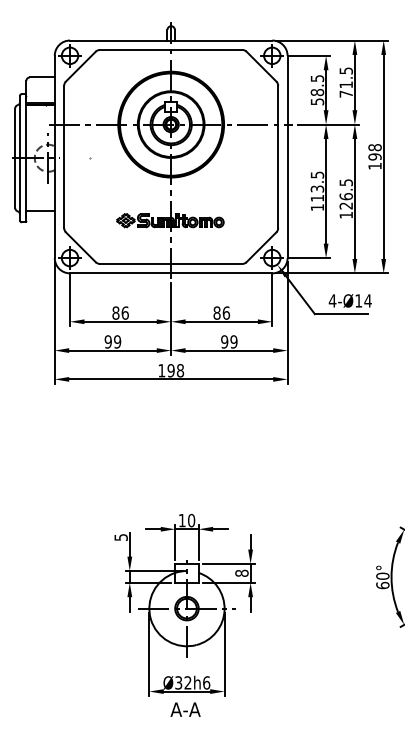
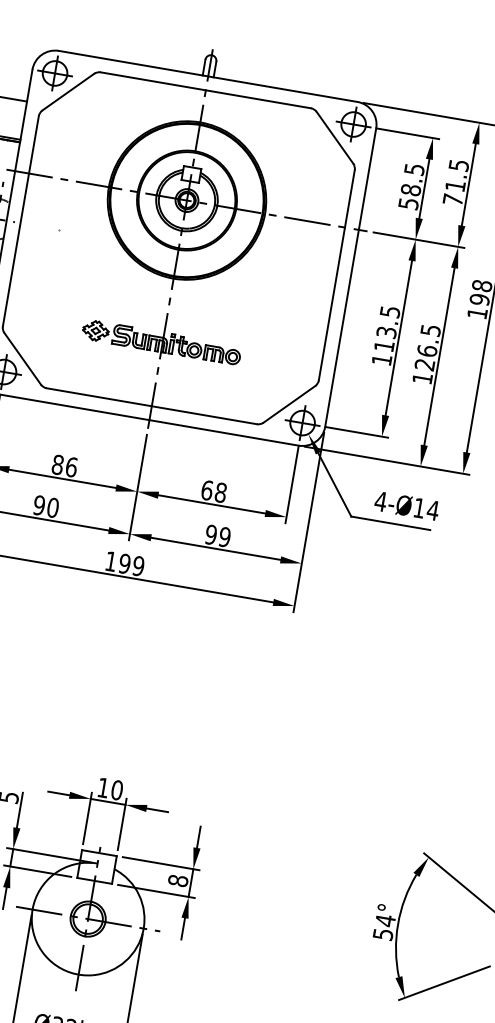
text: (221, 312) -> (213, 490), 86 -> 68
text: (117, 341) -> (53, 507), 99 -> 90
text: (180, 370) -> (138, 565), 198 -> 199
text: (382, 580) -> (383, 926), 60° -> 54°

